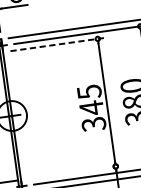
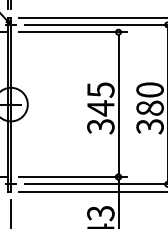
line: (58, 44) -> (73, 32), dashed -> solid
line: (75, 172) -> (72, 177), added

